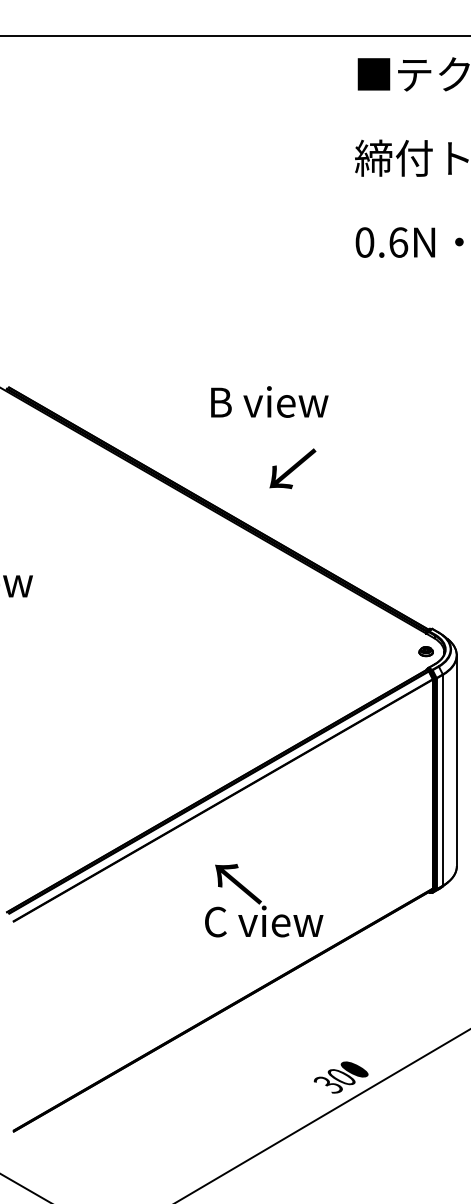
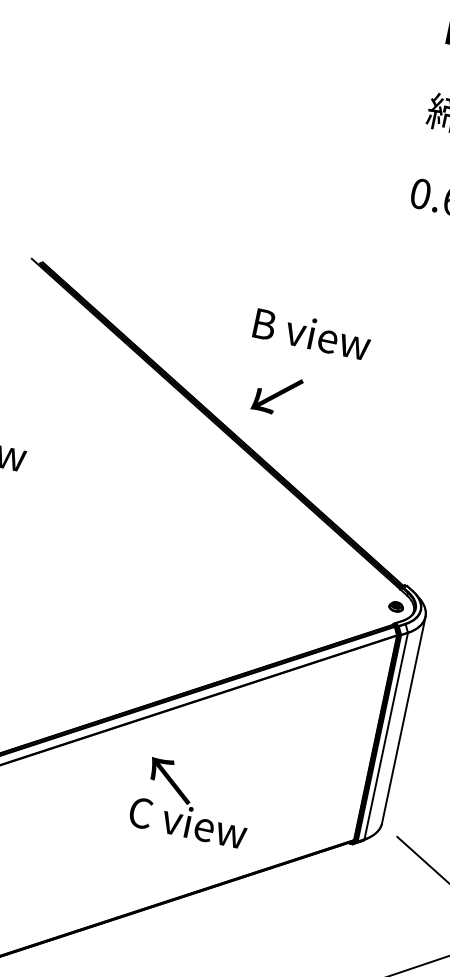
text: (269, 401) -> (312, 333), moved
text: (292, 468) -> (276, 394), moved
text: (264, 900) -> (193, 802), moved

